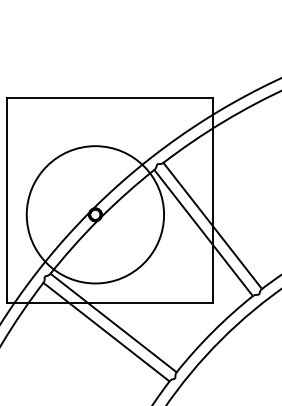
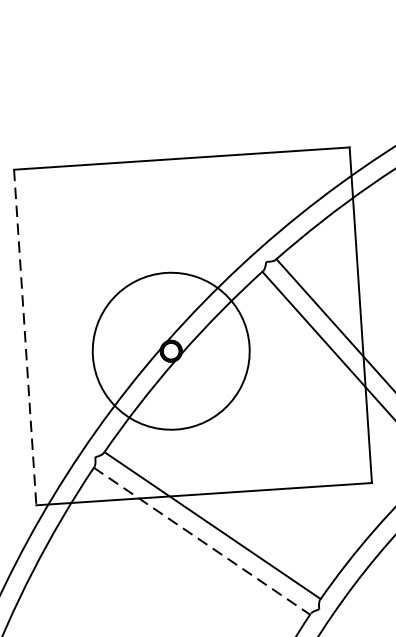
line: (6, 200) -> (24, 337), solid -> dashed
circle: (95, 214) -> (171, 350), size x0.7
line: (106, 332) -> (202, 541), solid -> dashed

